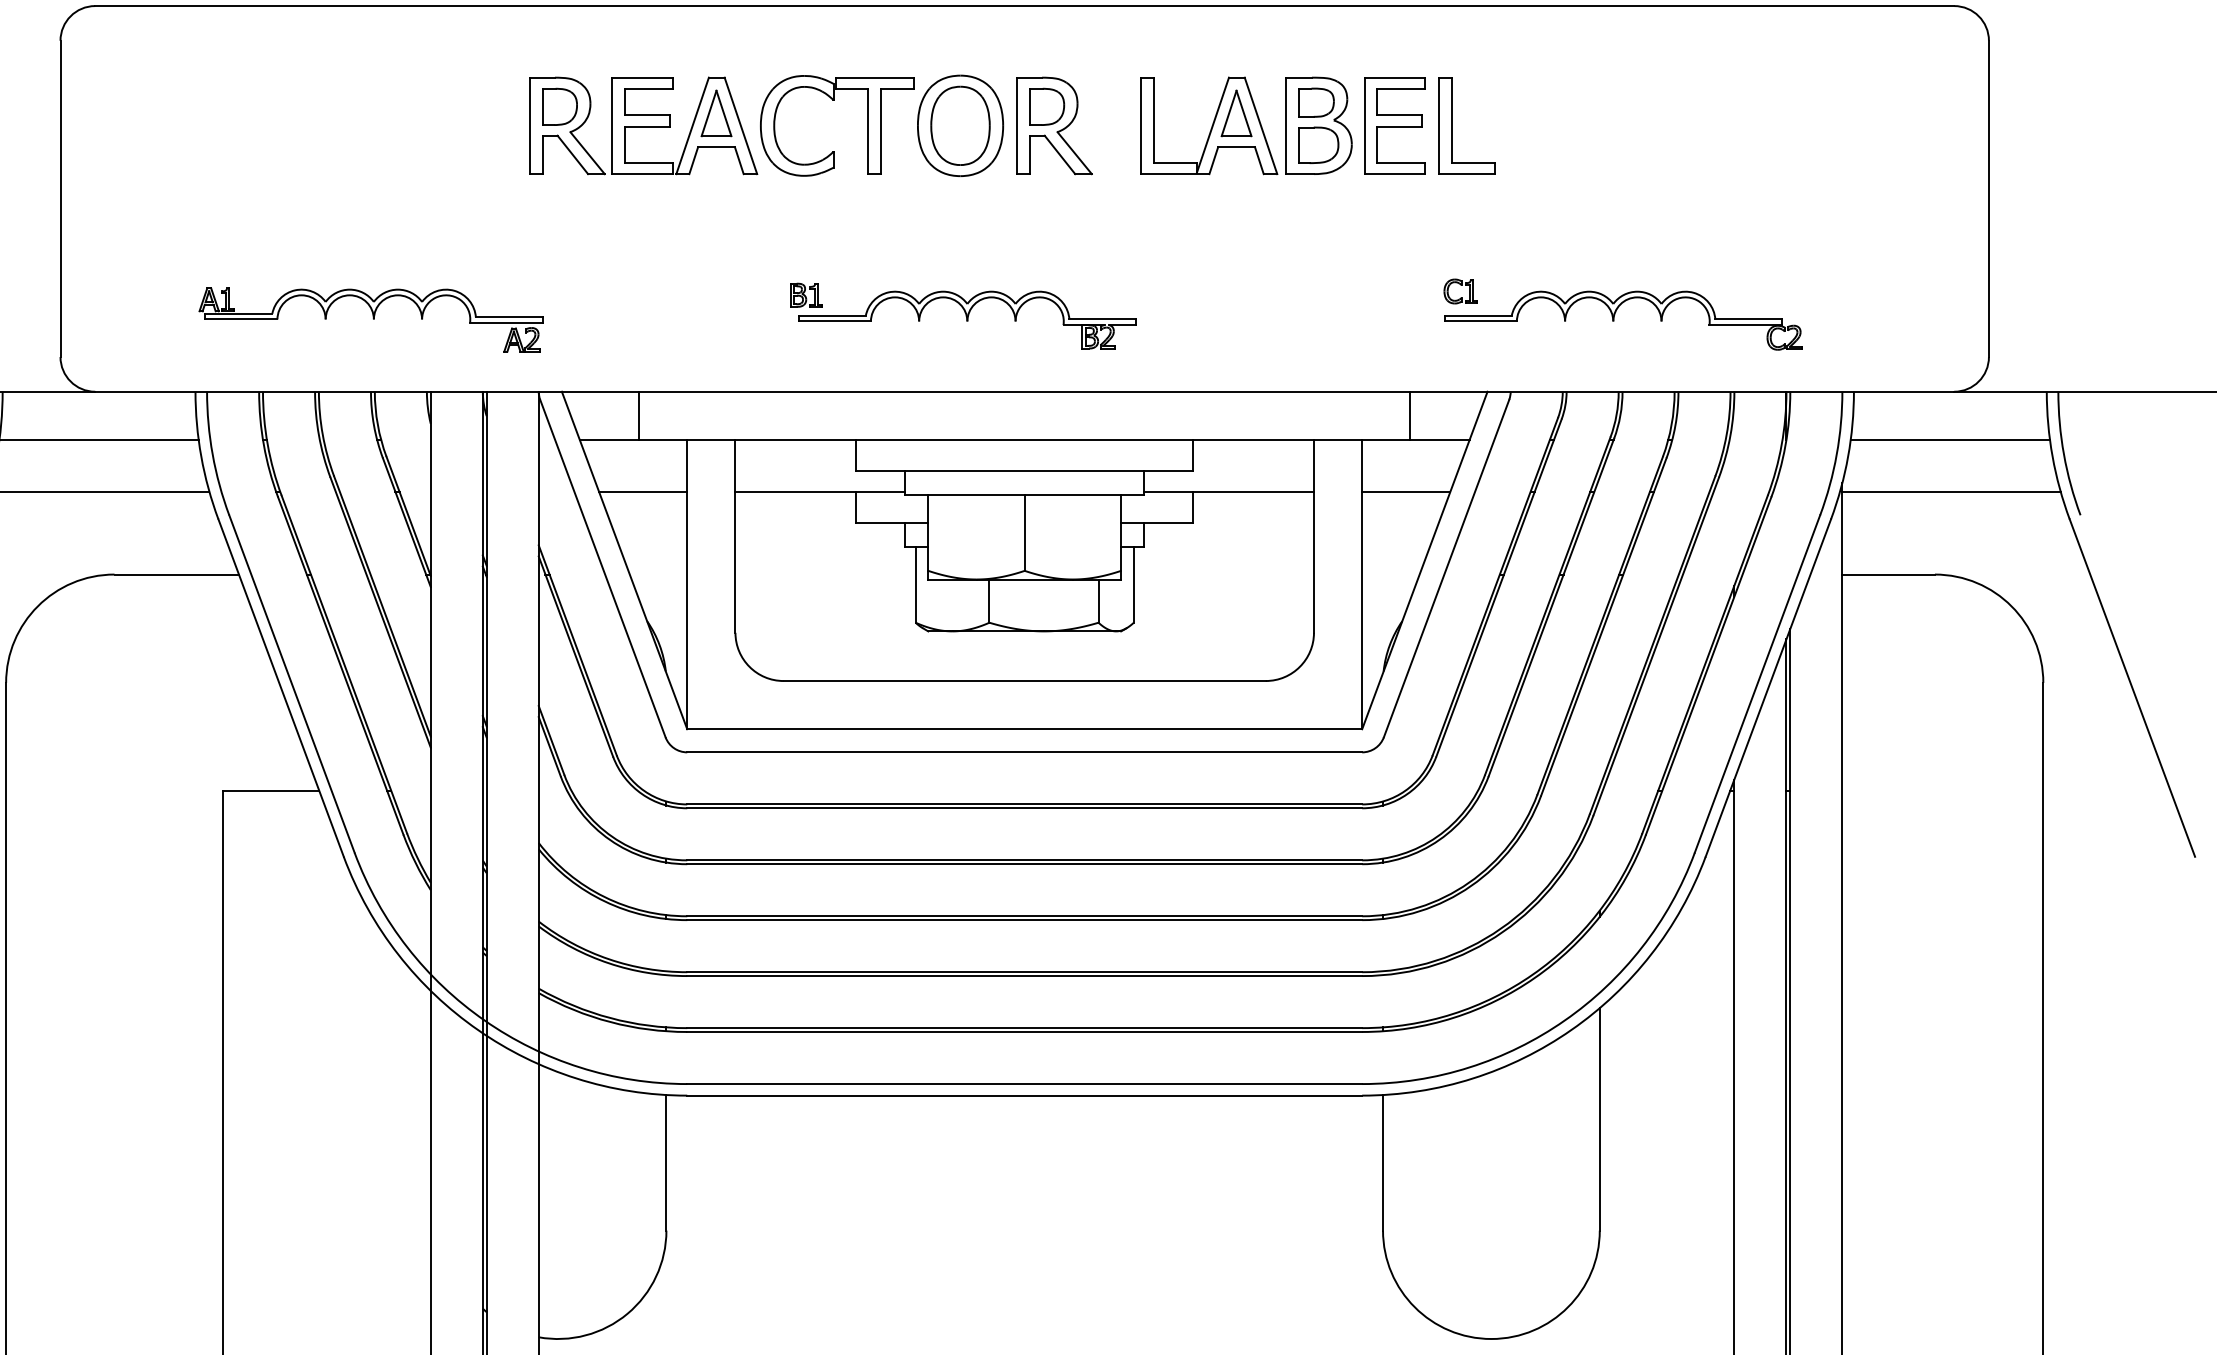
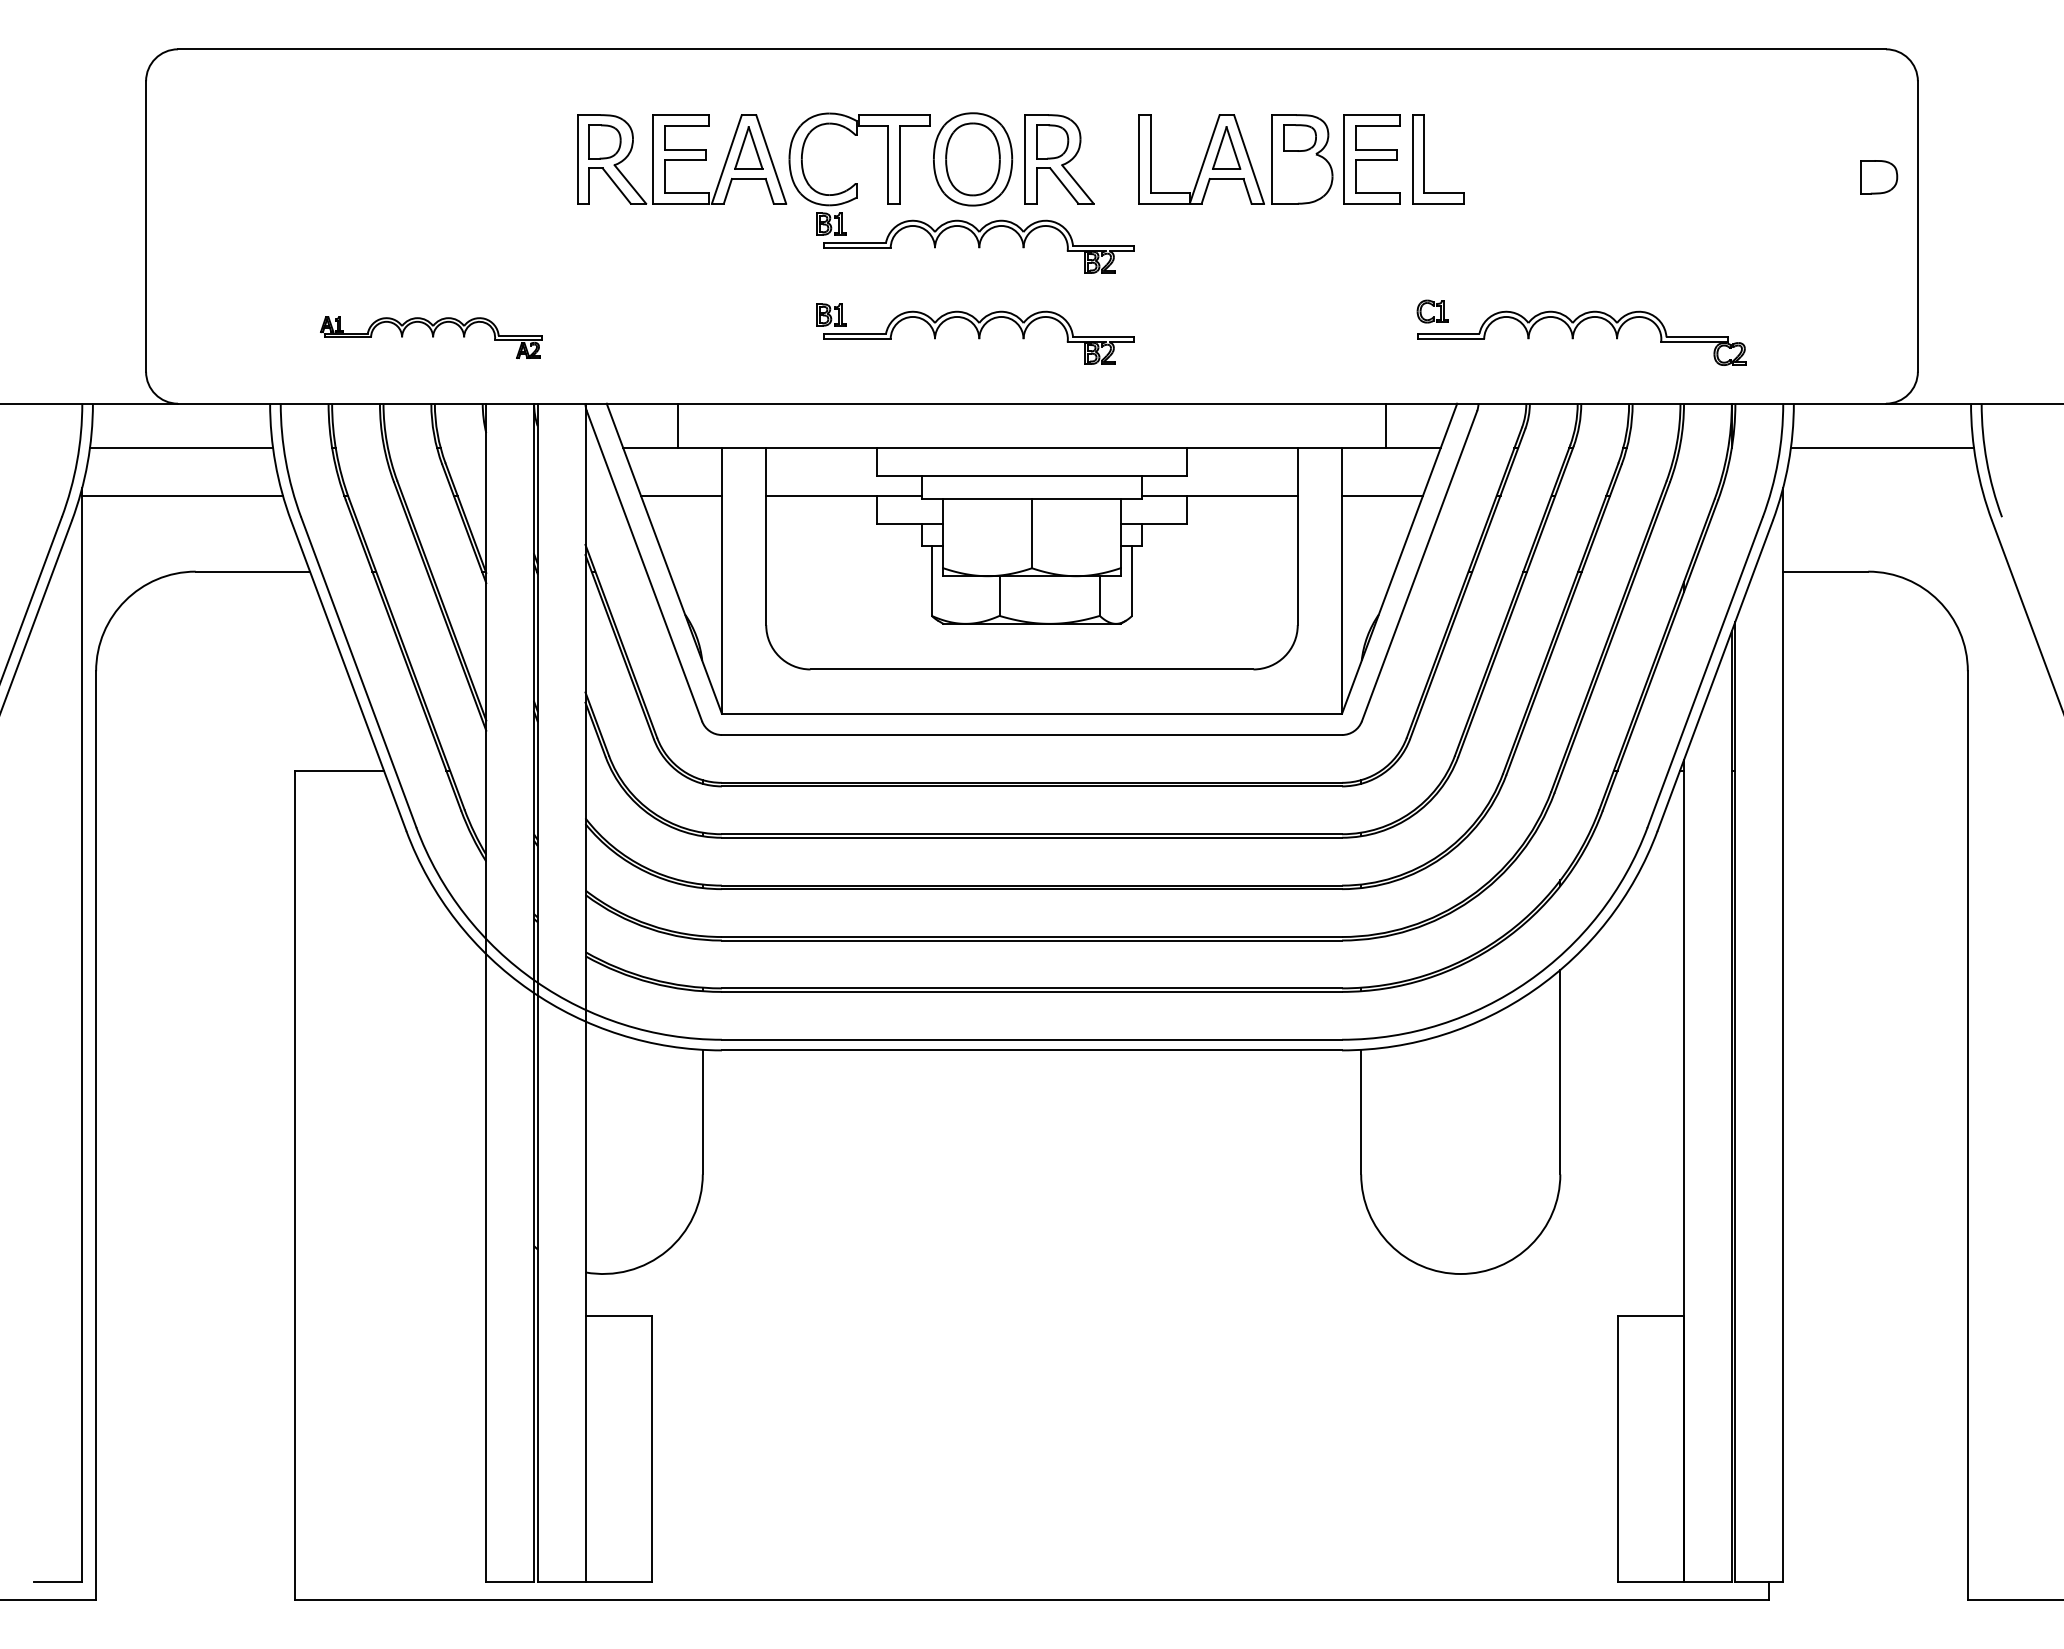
part: (1319, 145) -> (1879, 177), moved
part: (963, 216) -> (975, 242), added
part: (370, 319) -> (430, 337), size x0.7
line: (1951, 491) -> (1883, 495), removed

